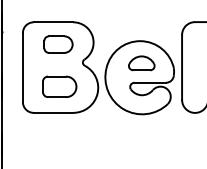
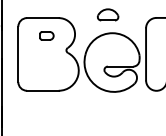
part: (58, 44) -> (46, 35), size x0.6
part: (141, 63) -> (107, 15), moved
part: (59, 86) -> (47, 69), removed

